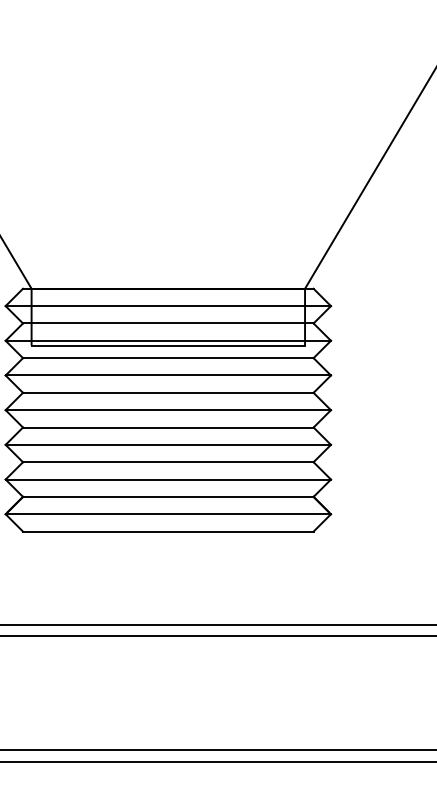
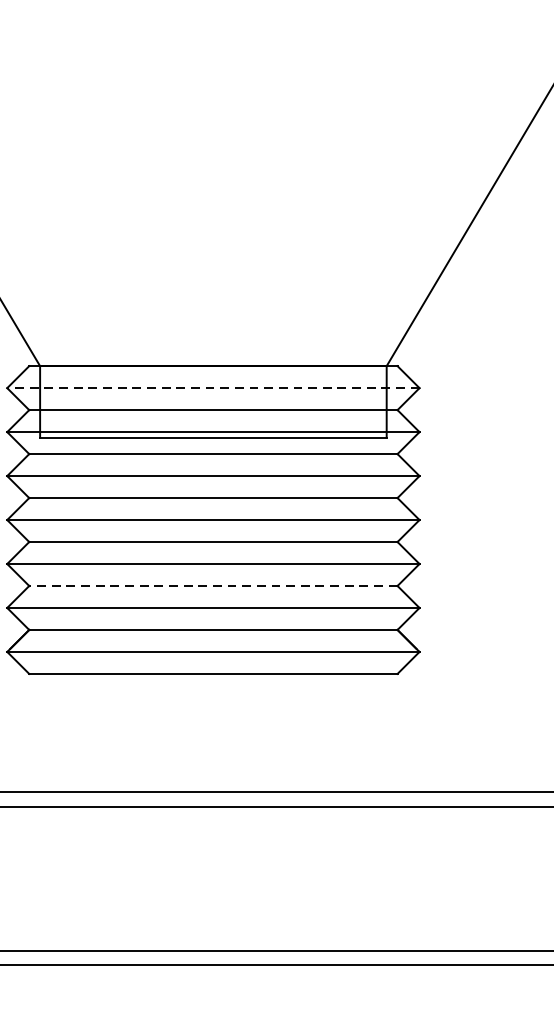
line: (168, 306) -> (213, 388), solid -> dashed
line: (167, 462) -> (212, 586), solid -> dashed

